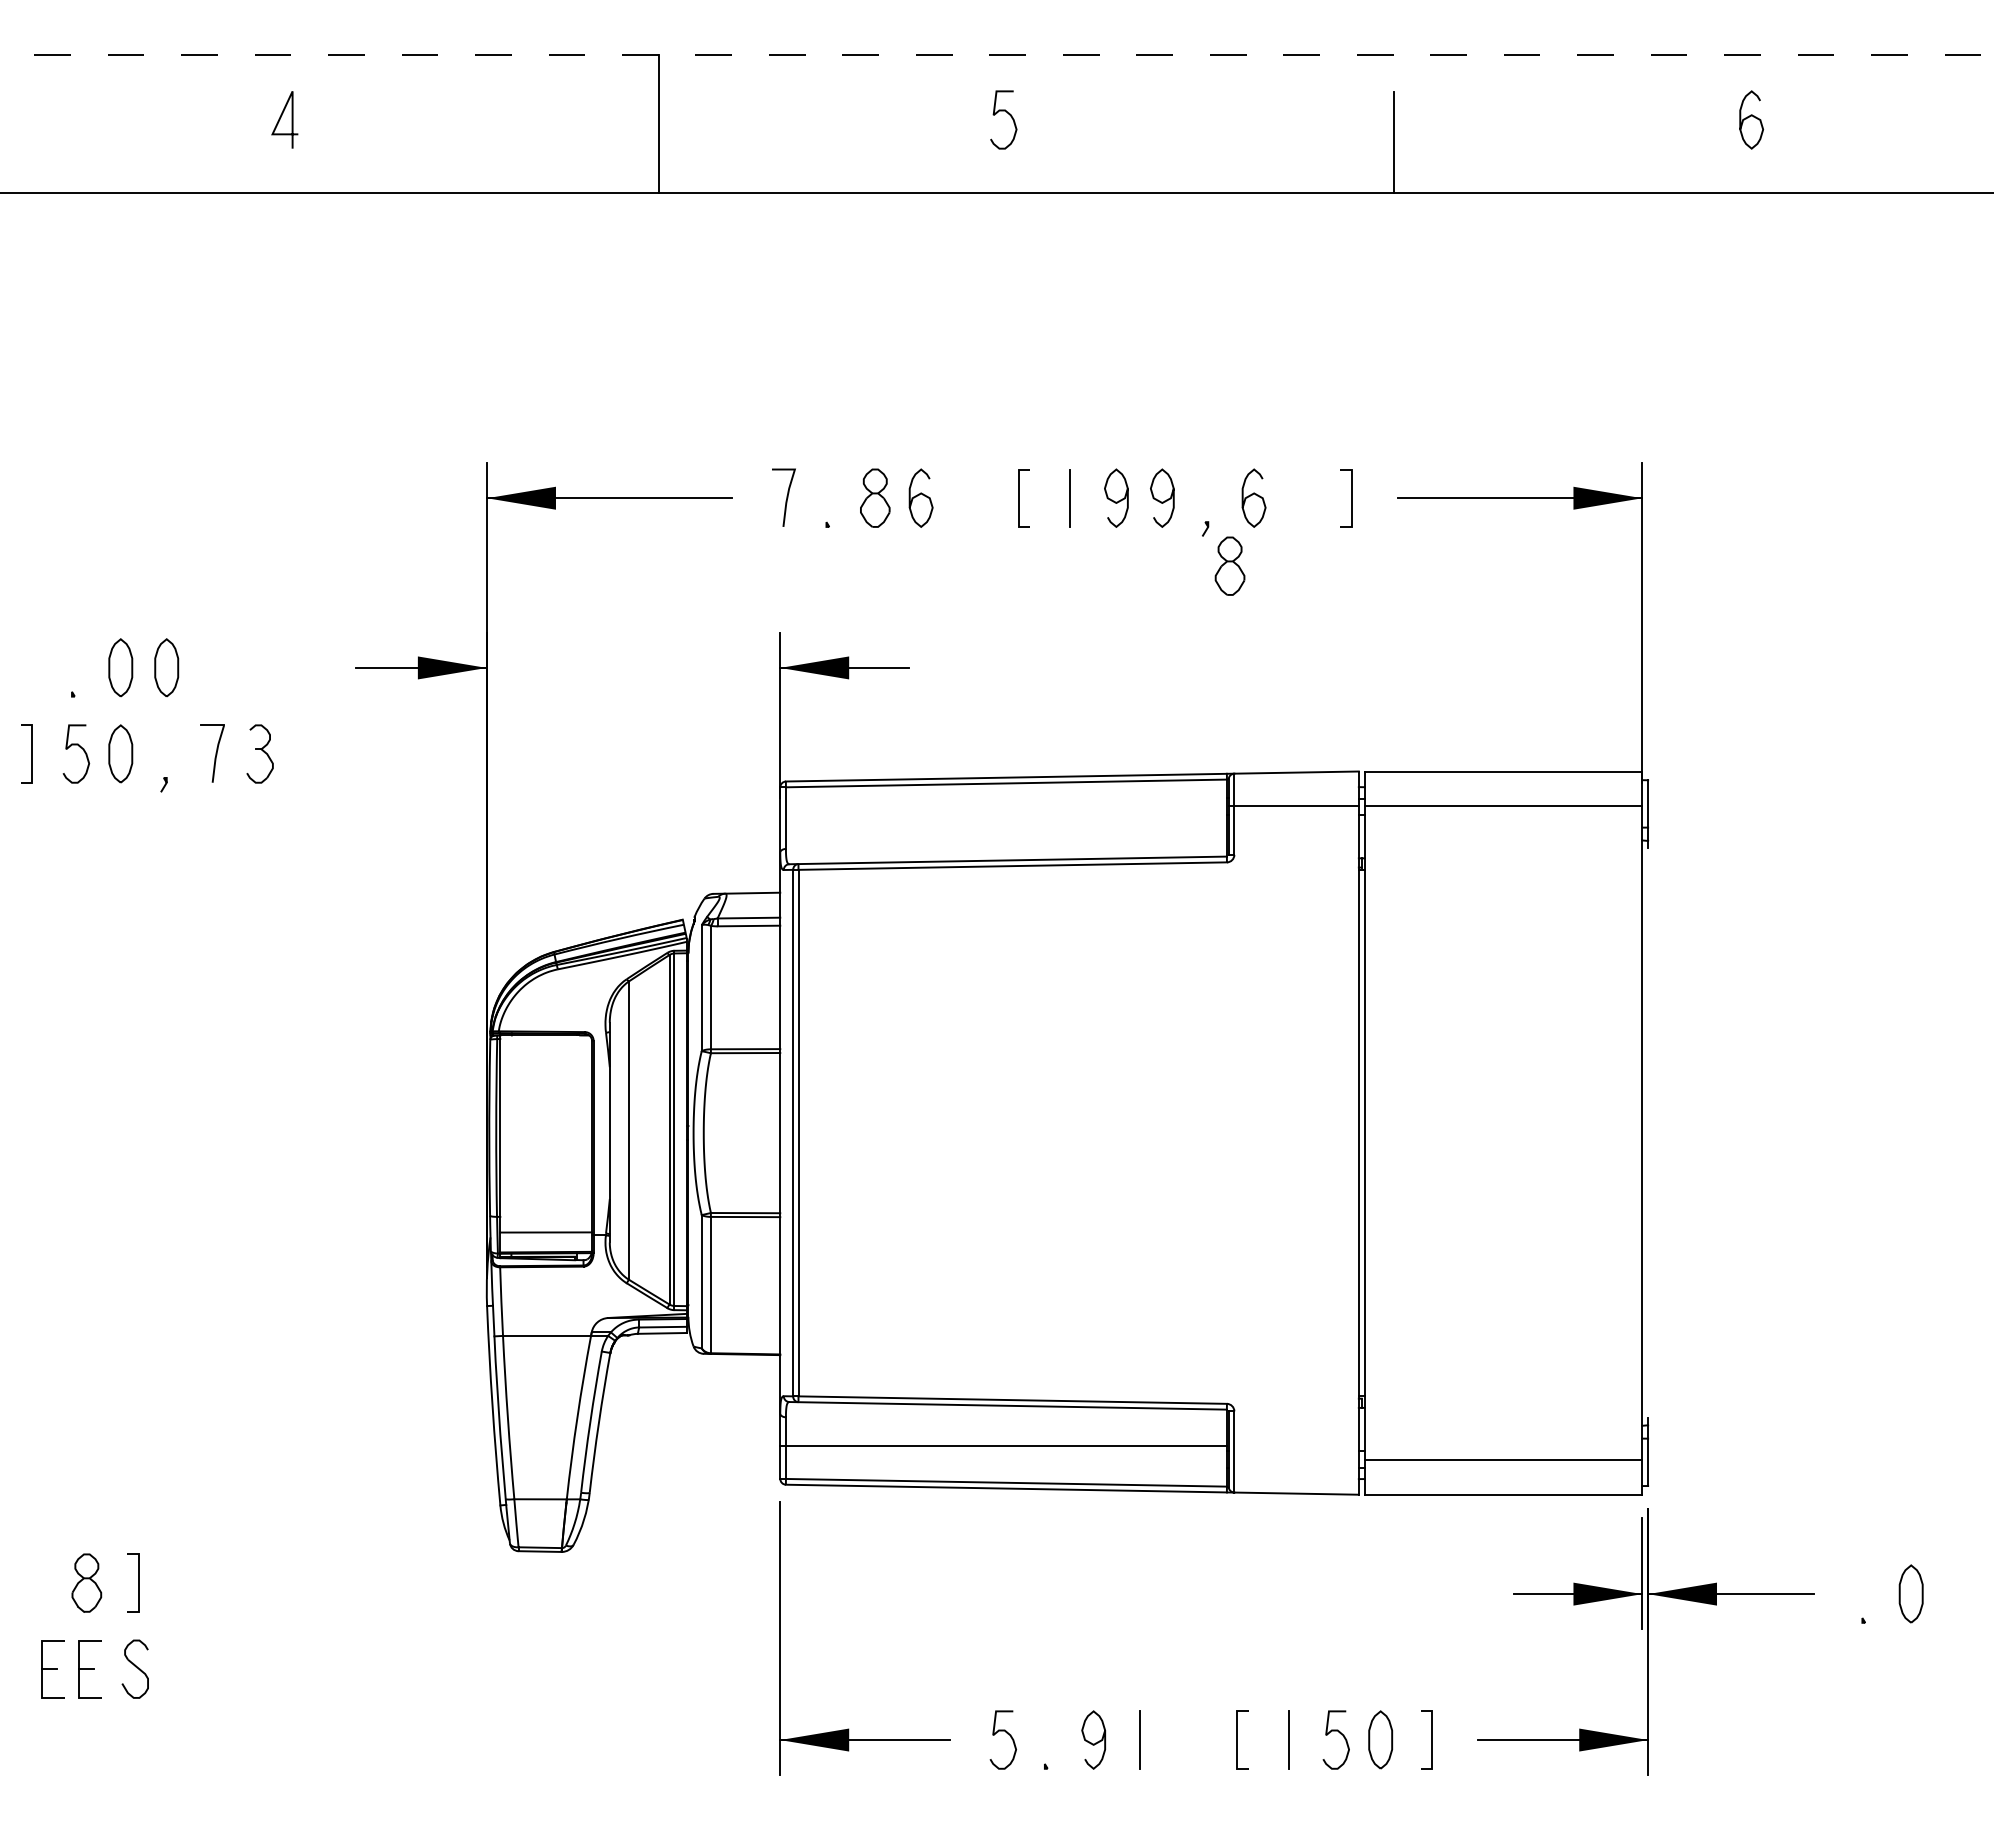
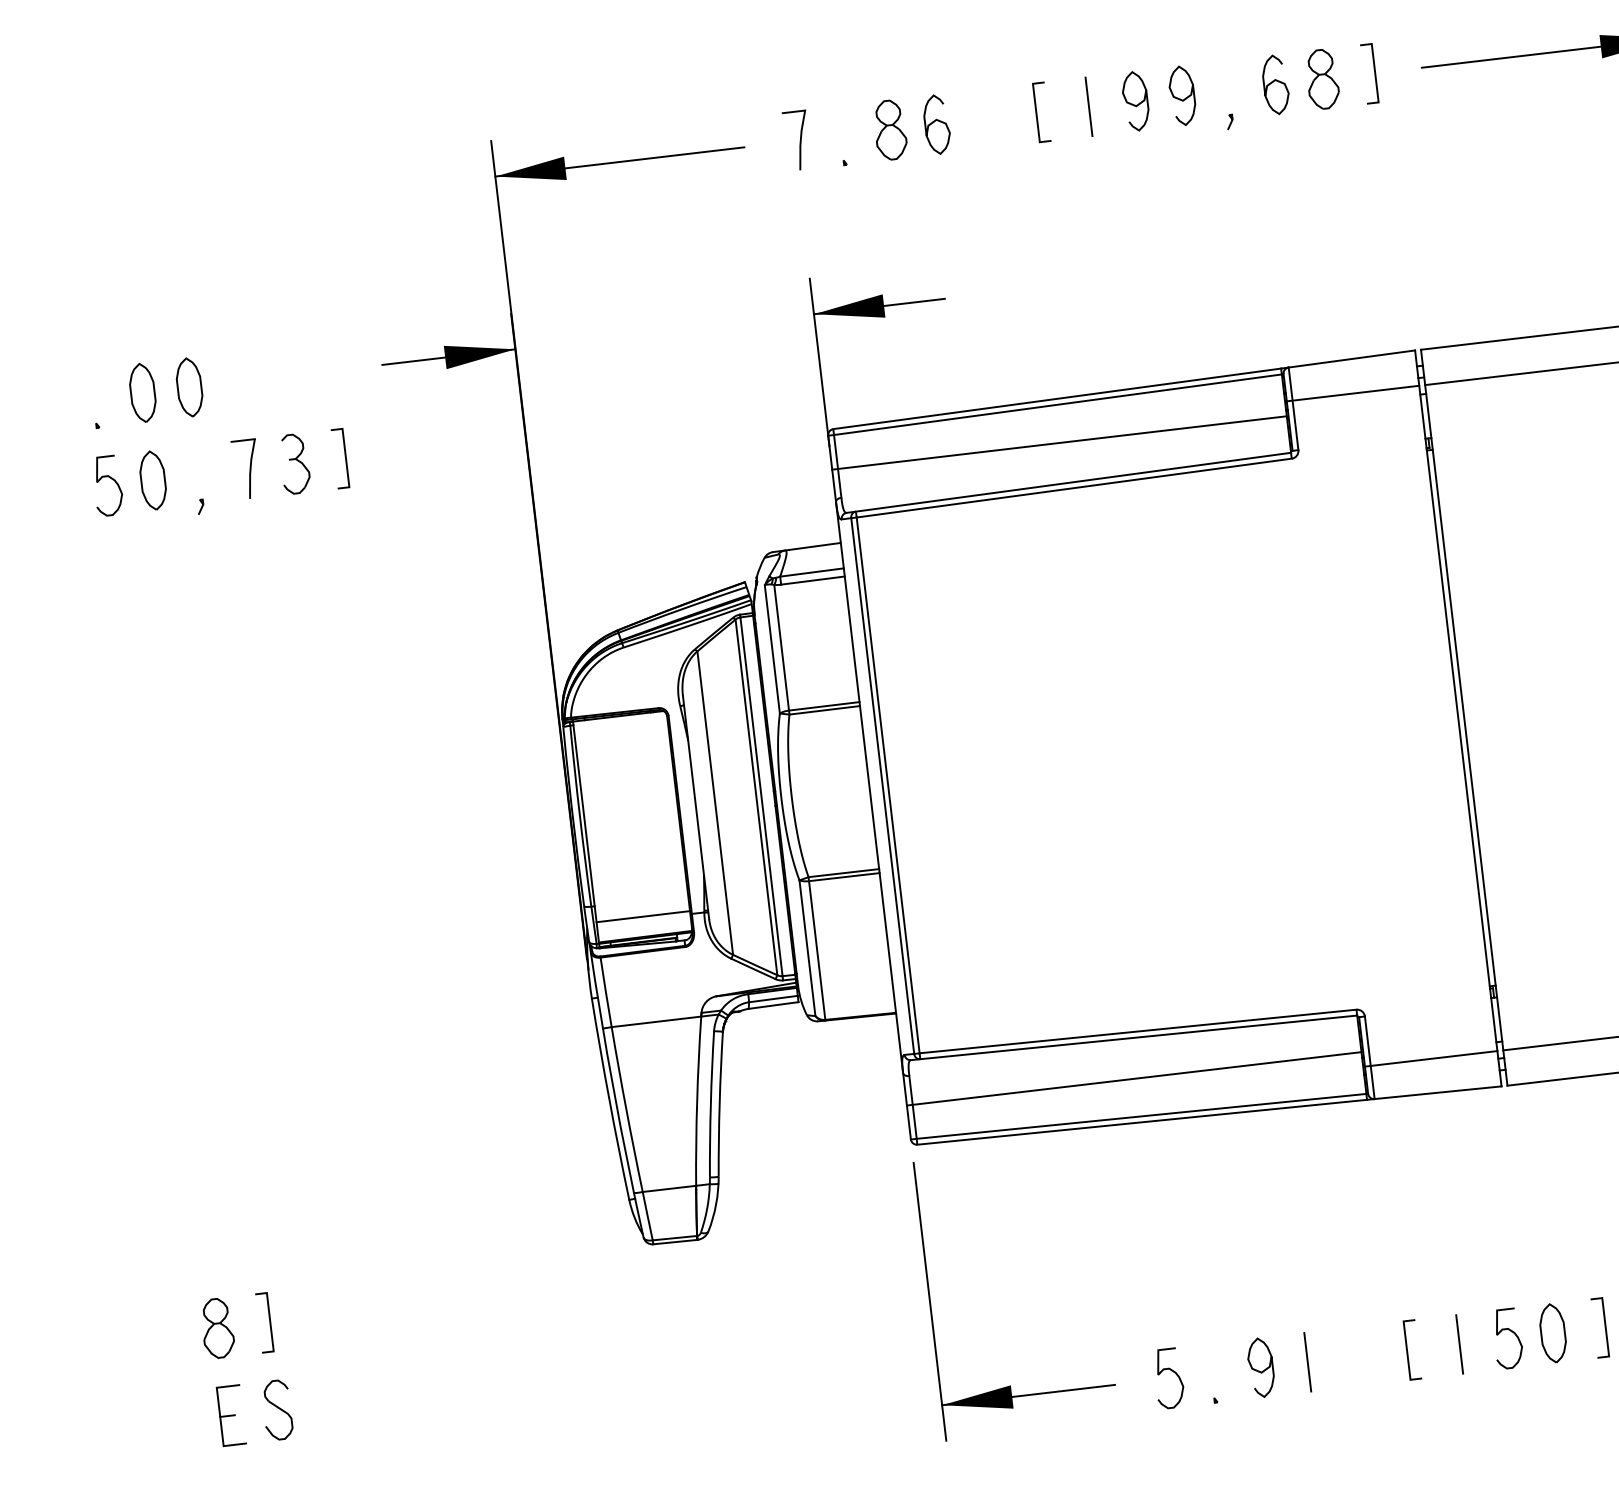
part: (1229, 565) -> (1321, 78), moved
line: (31, 753) -> (345, 457), moved
line: (1003, 820) -> (1059, 442), added
line: (1293, 1460) -> (1430, 1059), added
part: (52, 1669) -> (193, 1420), removed

